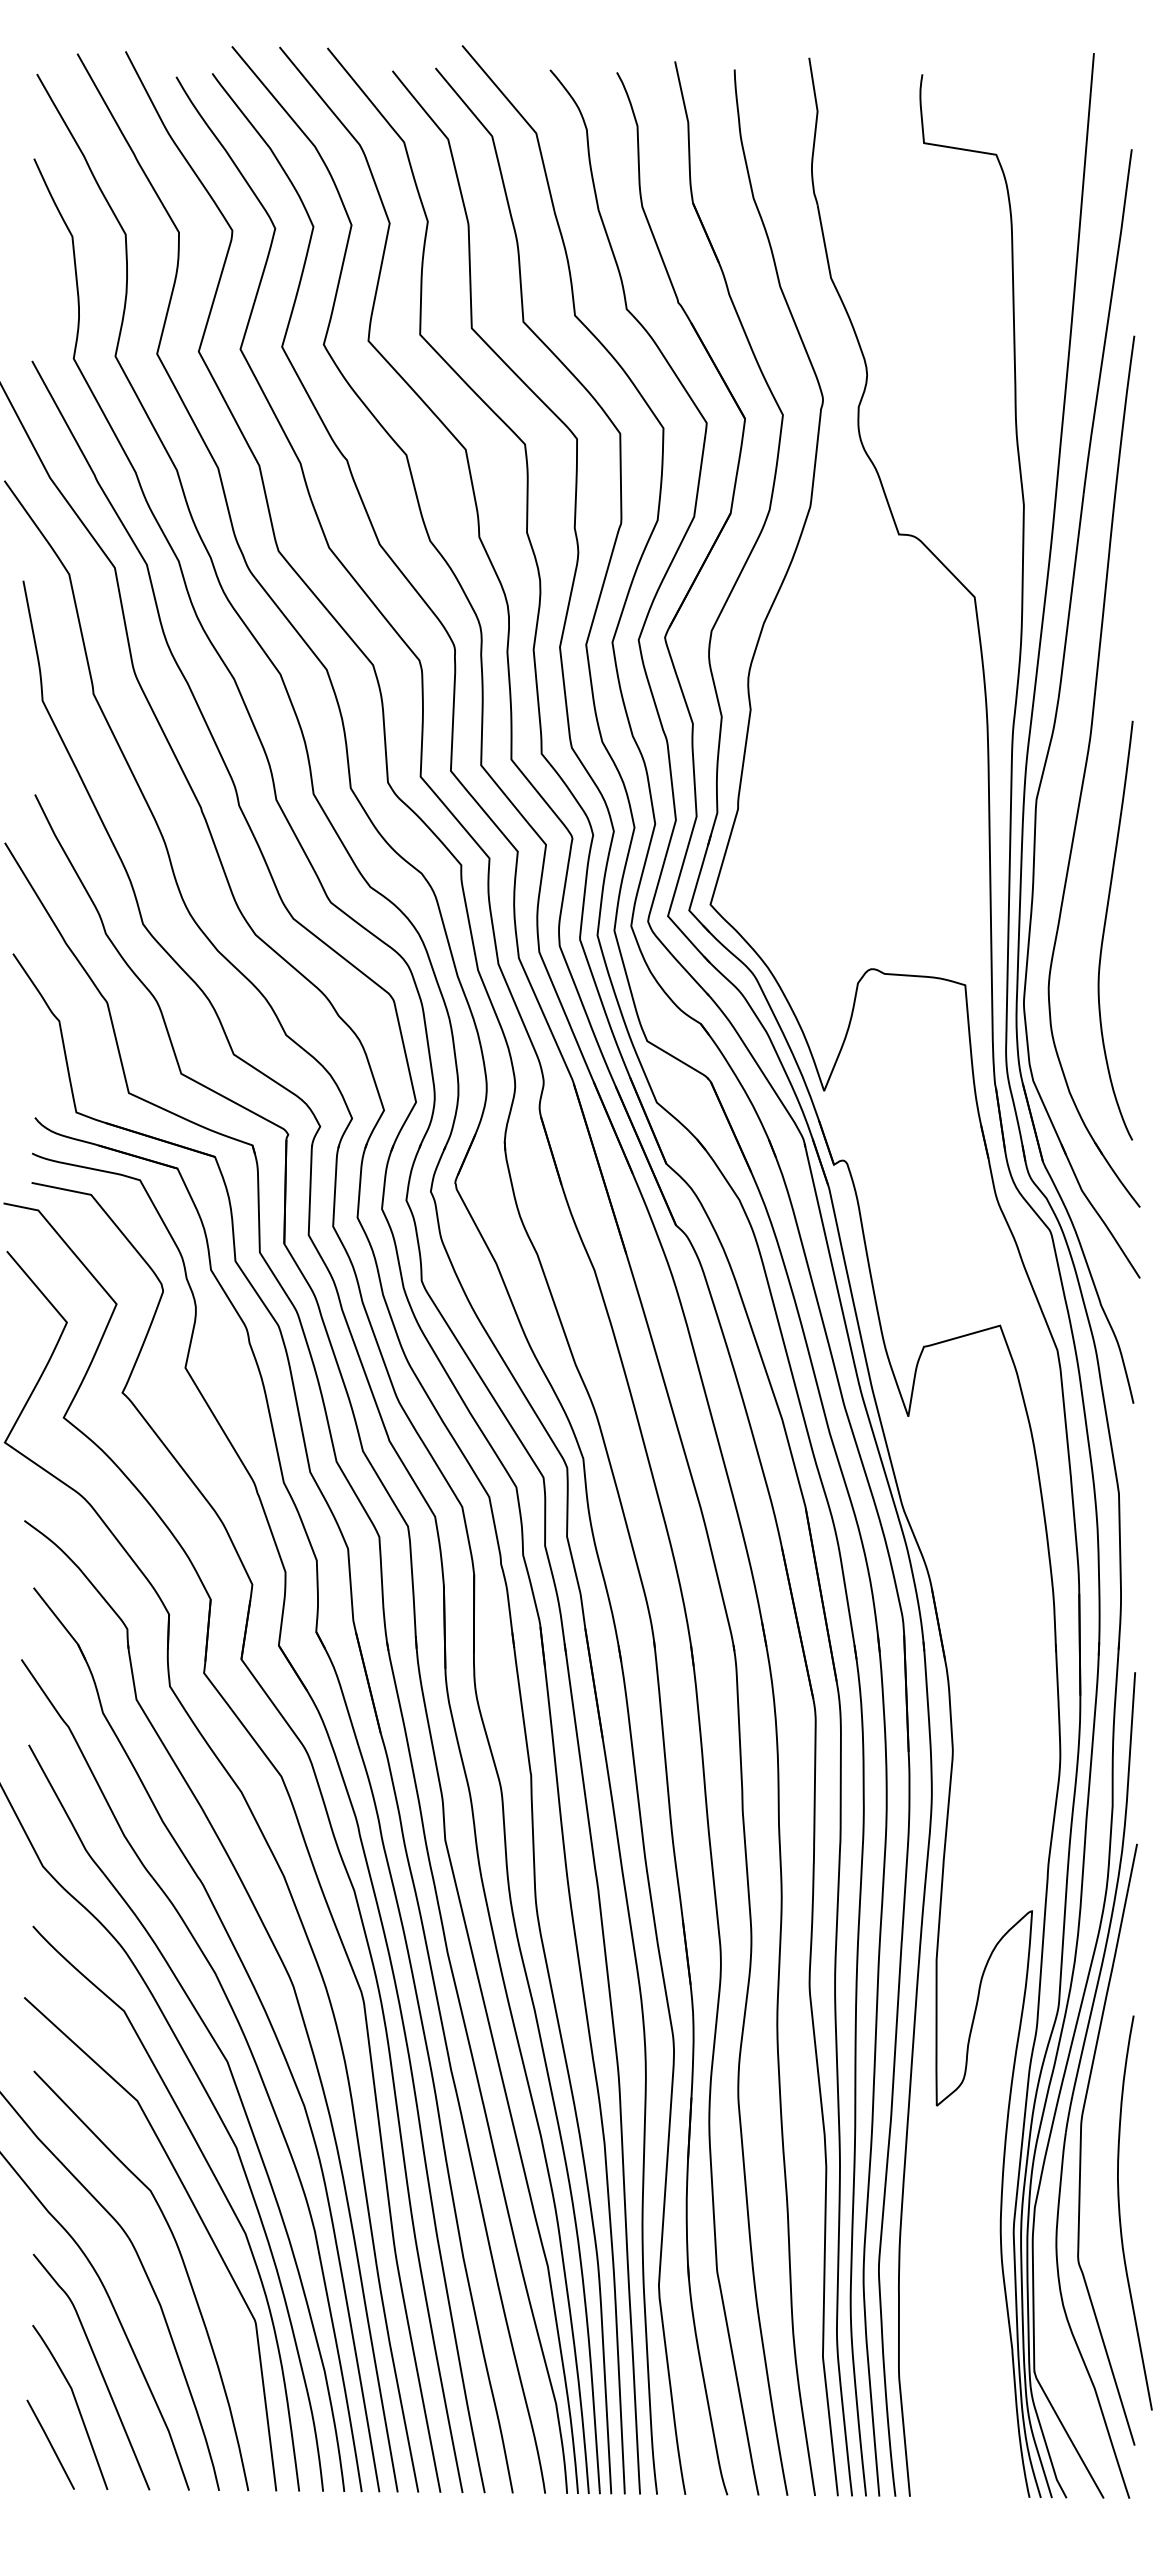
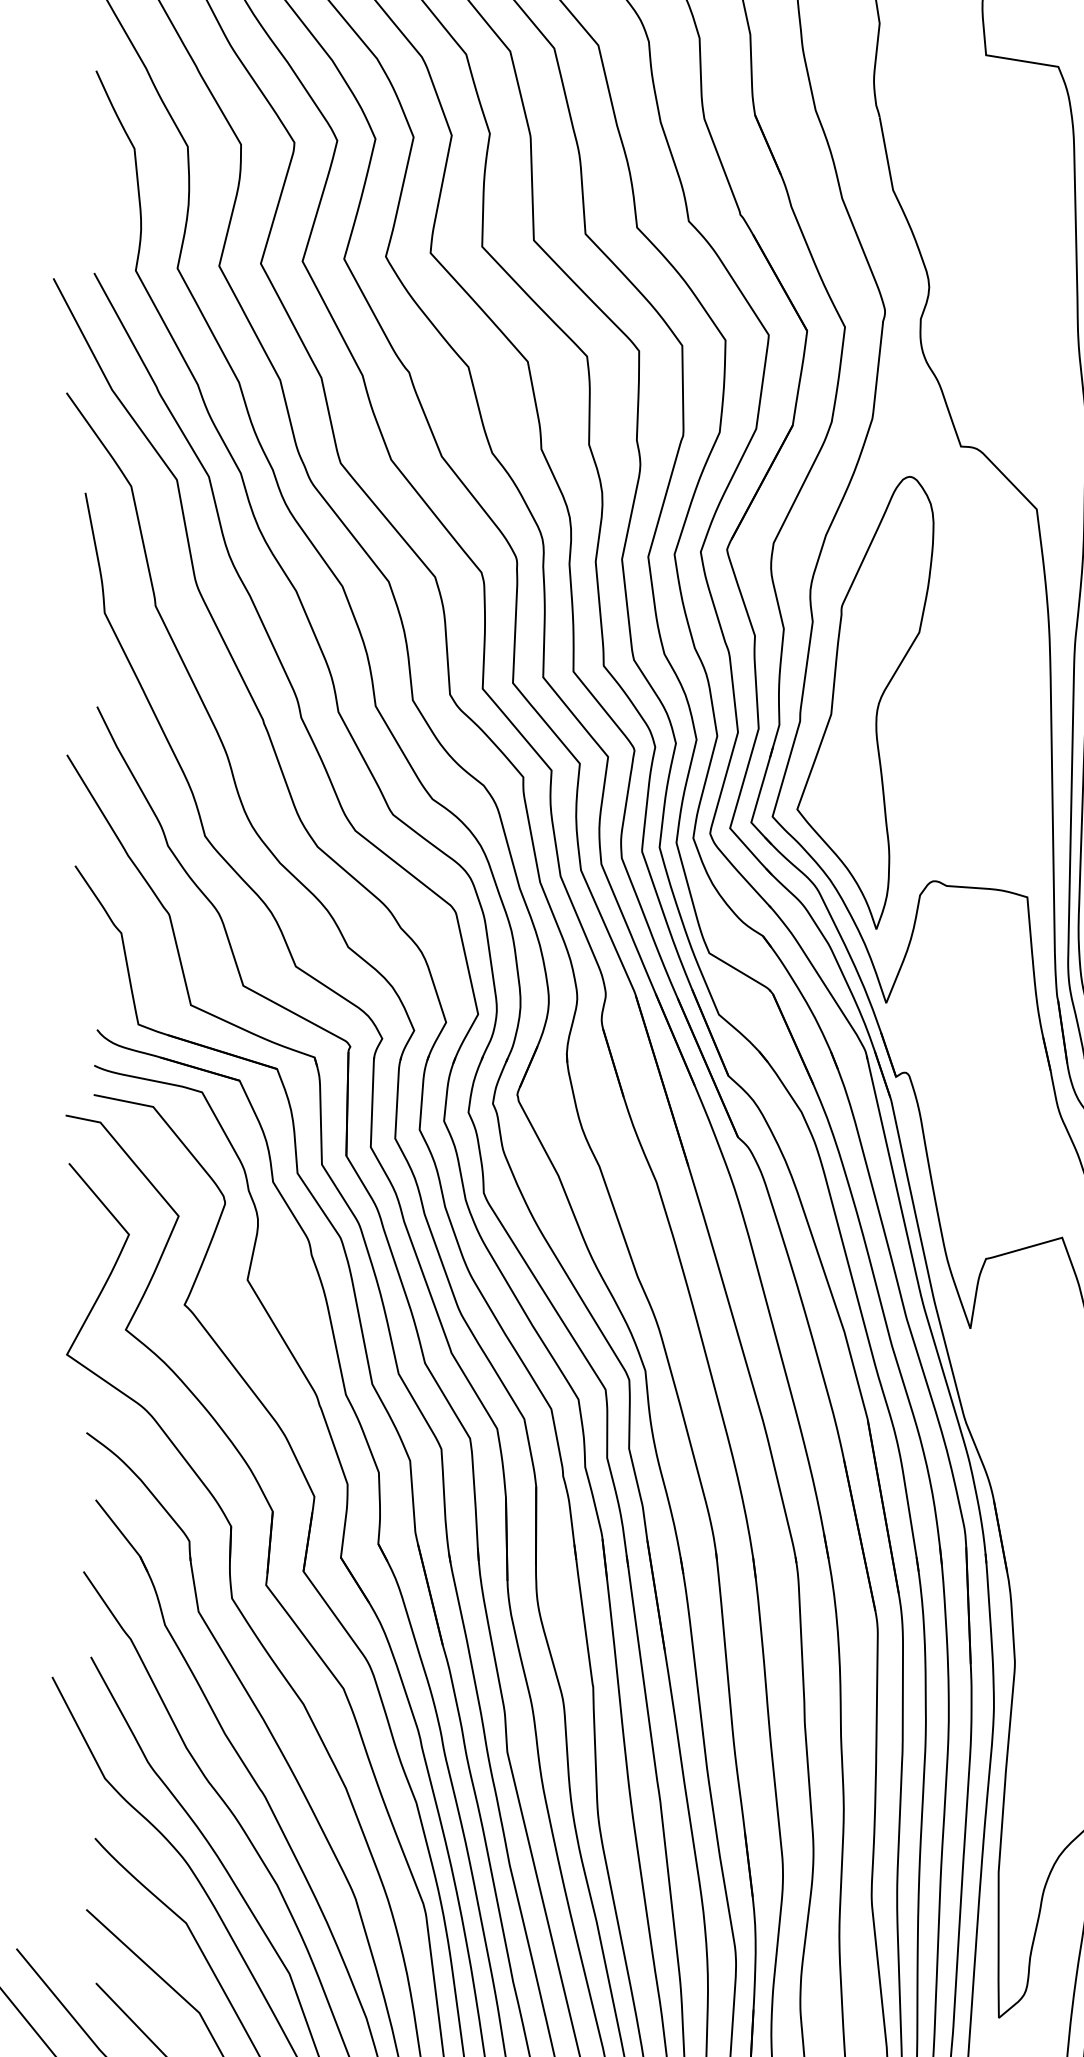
part: (803, 790) -> (865, 702), added

